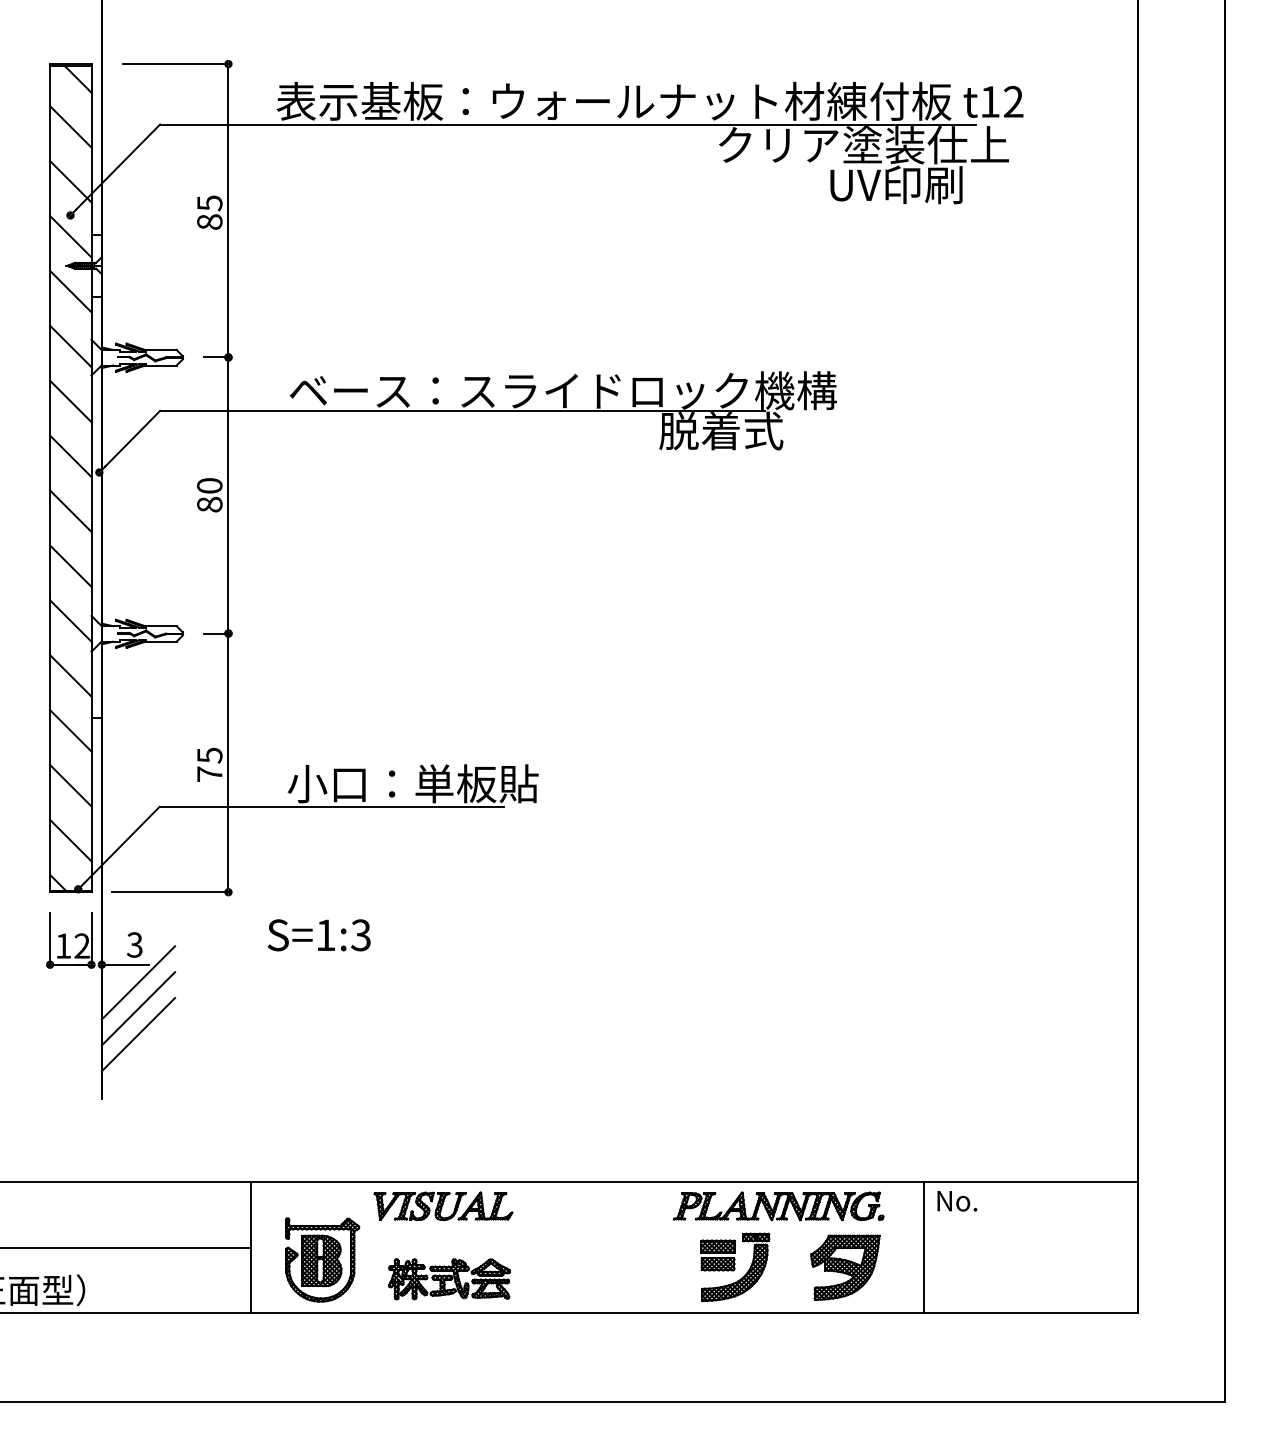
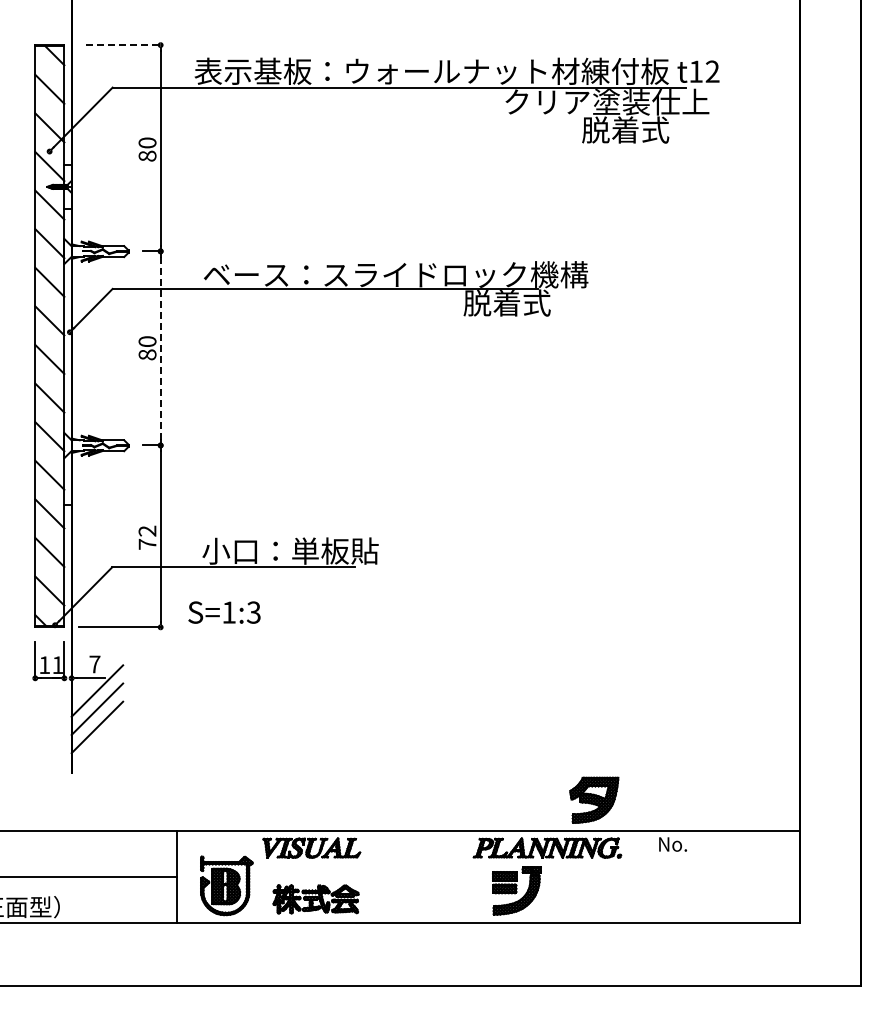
line: (175, 64) -> (123, 45), solid -> dashed
text: (895, 184) -> (629, 129), UV印刷 -> 脱着式
text: (209, 202) -> (147, 142), 85 -> 80
line: (228, 495) -> (160, 348), solid -> dashed
text: (209, 754) -> (147, 530), 75 -> 72
text: (319, 935) -> (224, 612), moved
text: (81, 945) -> (57, 664), 12 -> 11
text: (134, 945) -> (94, 664), 3 -> 7
line: (923, 1248) -> (649, 877), removed
part: (845, 1266) -> (594, 799), moved

